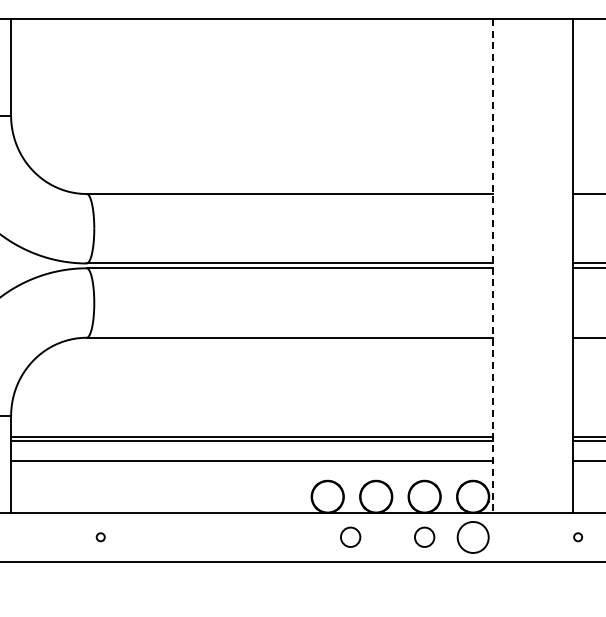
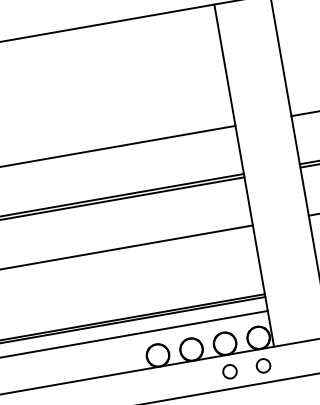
line: (492, 266) -> (244, 176), dashed -> solid
circle: (350, 536) -> (178, 380), removed
circle: (472, 536) -> (263, 365), size x0.62

